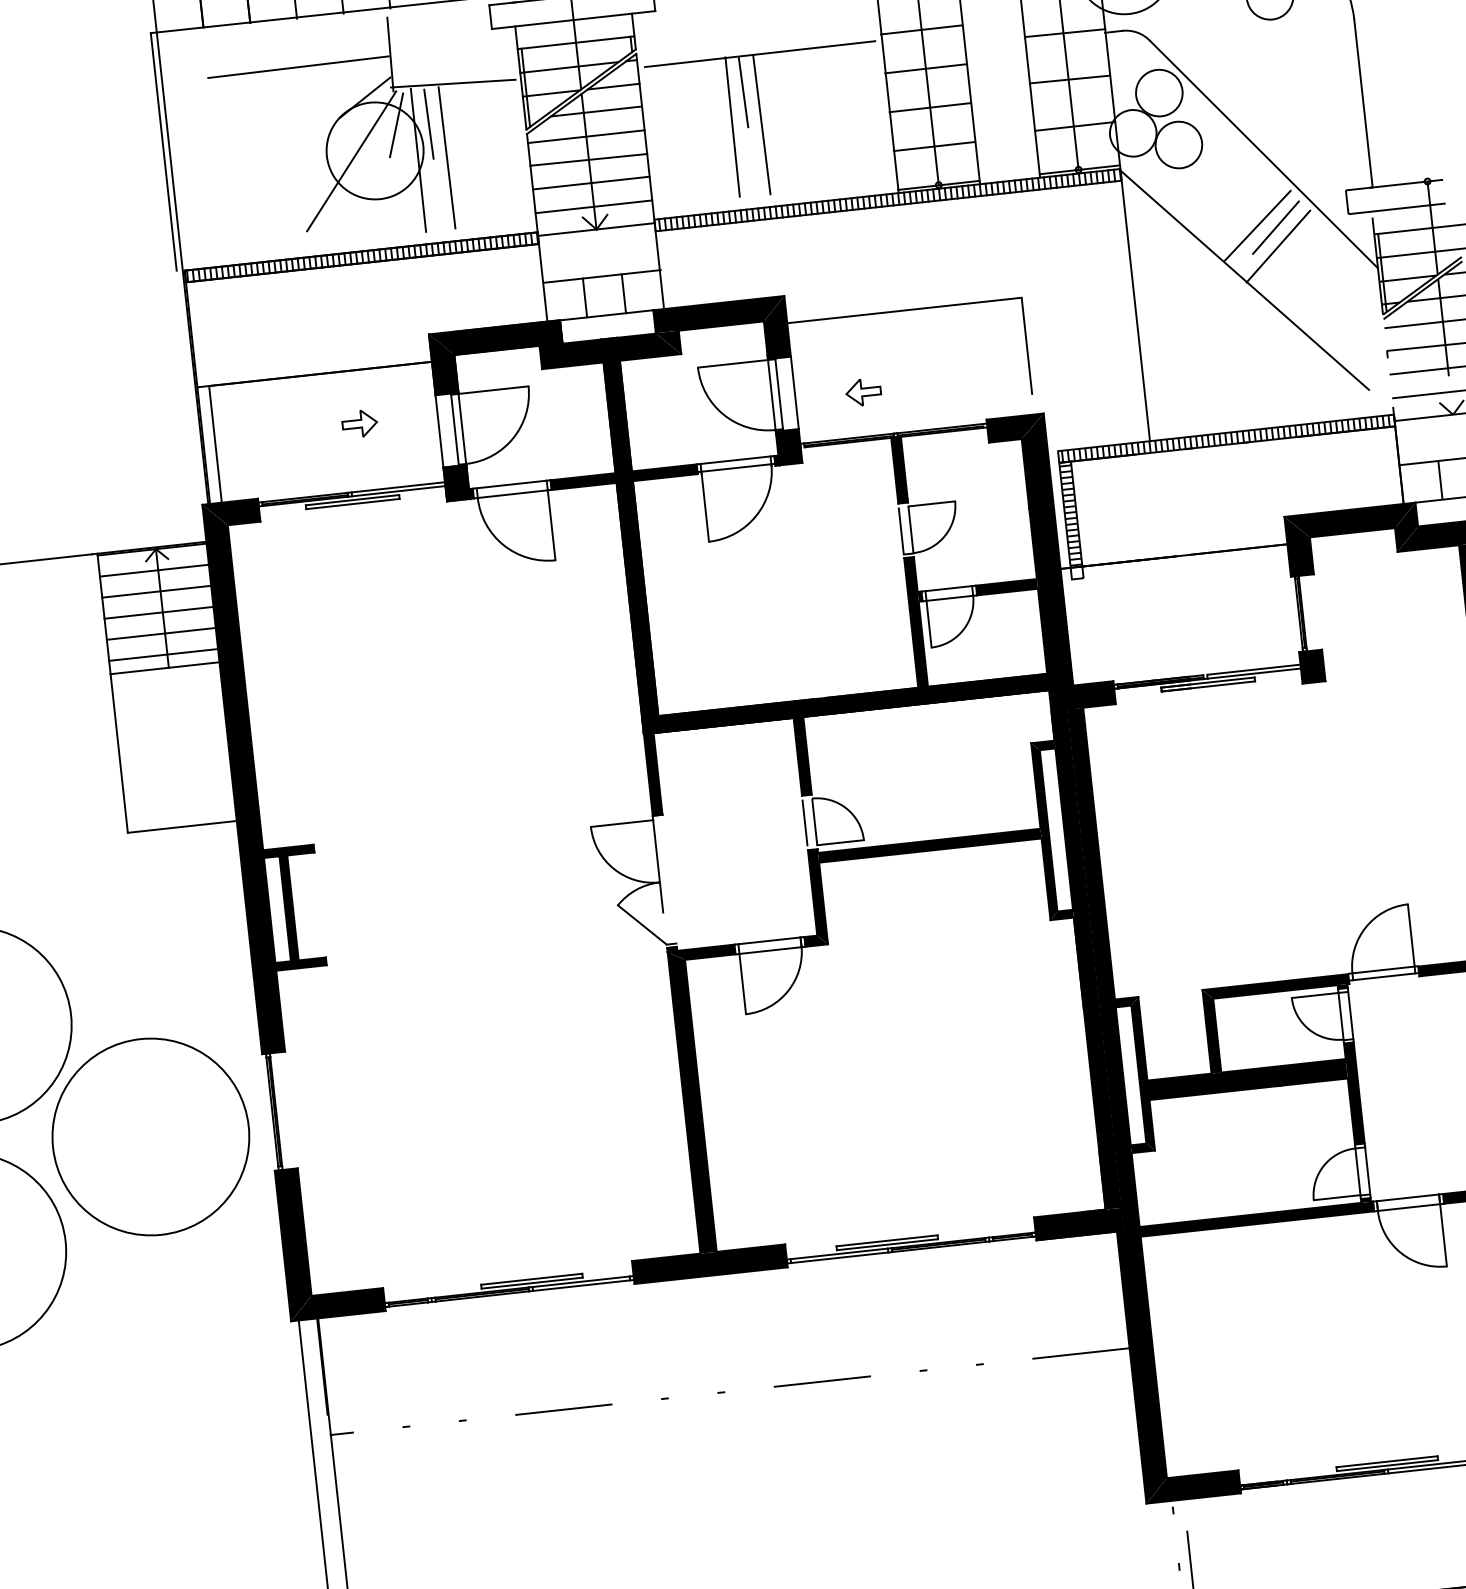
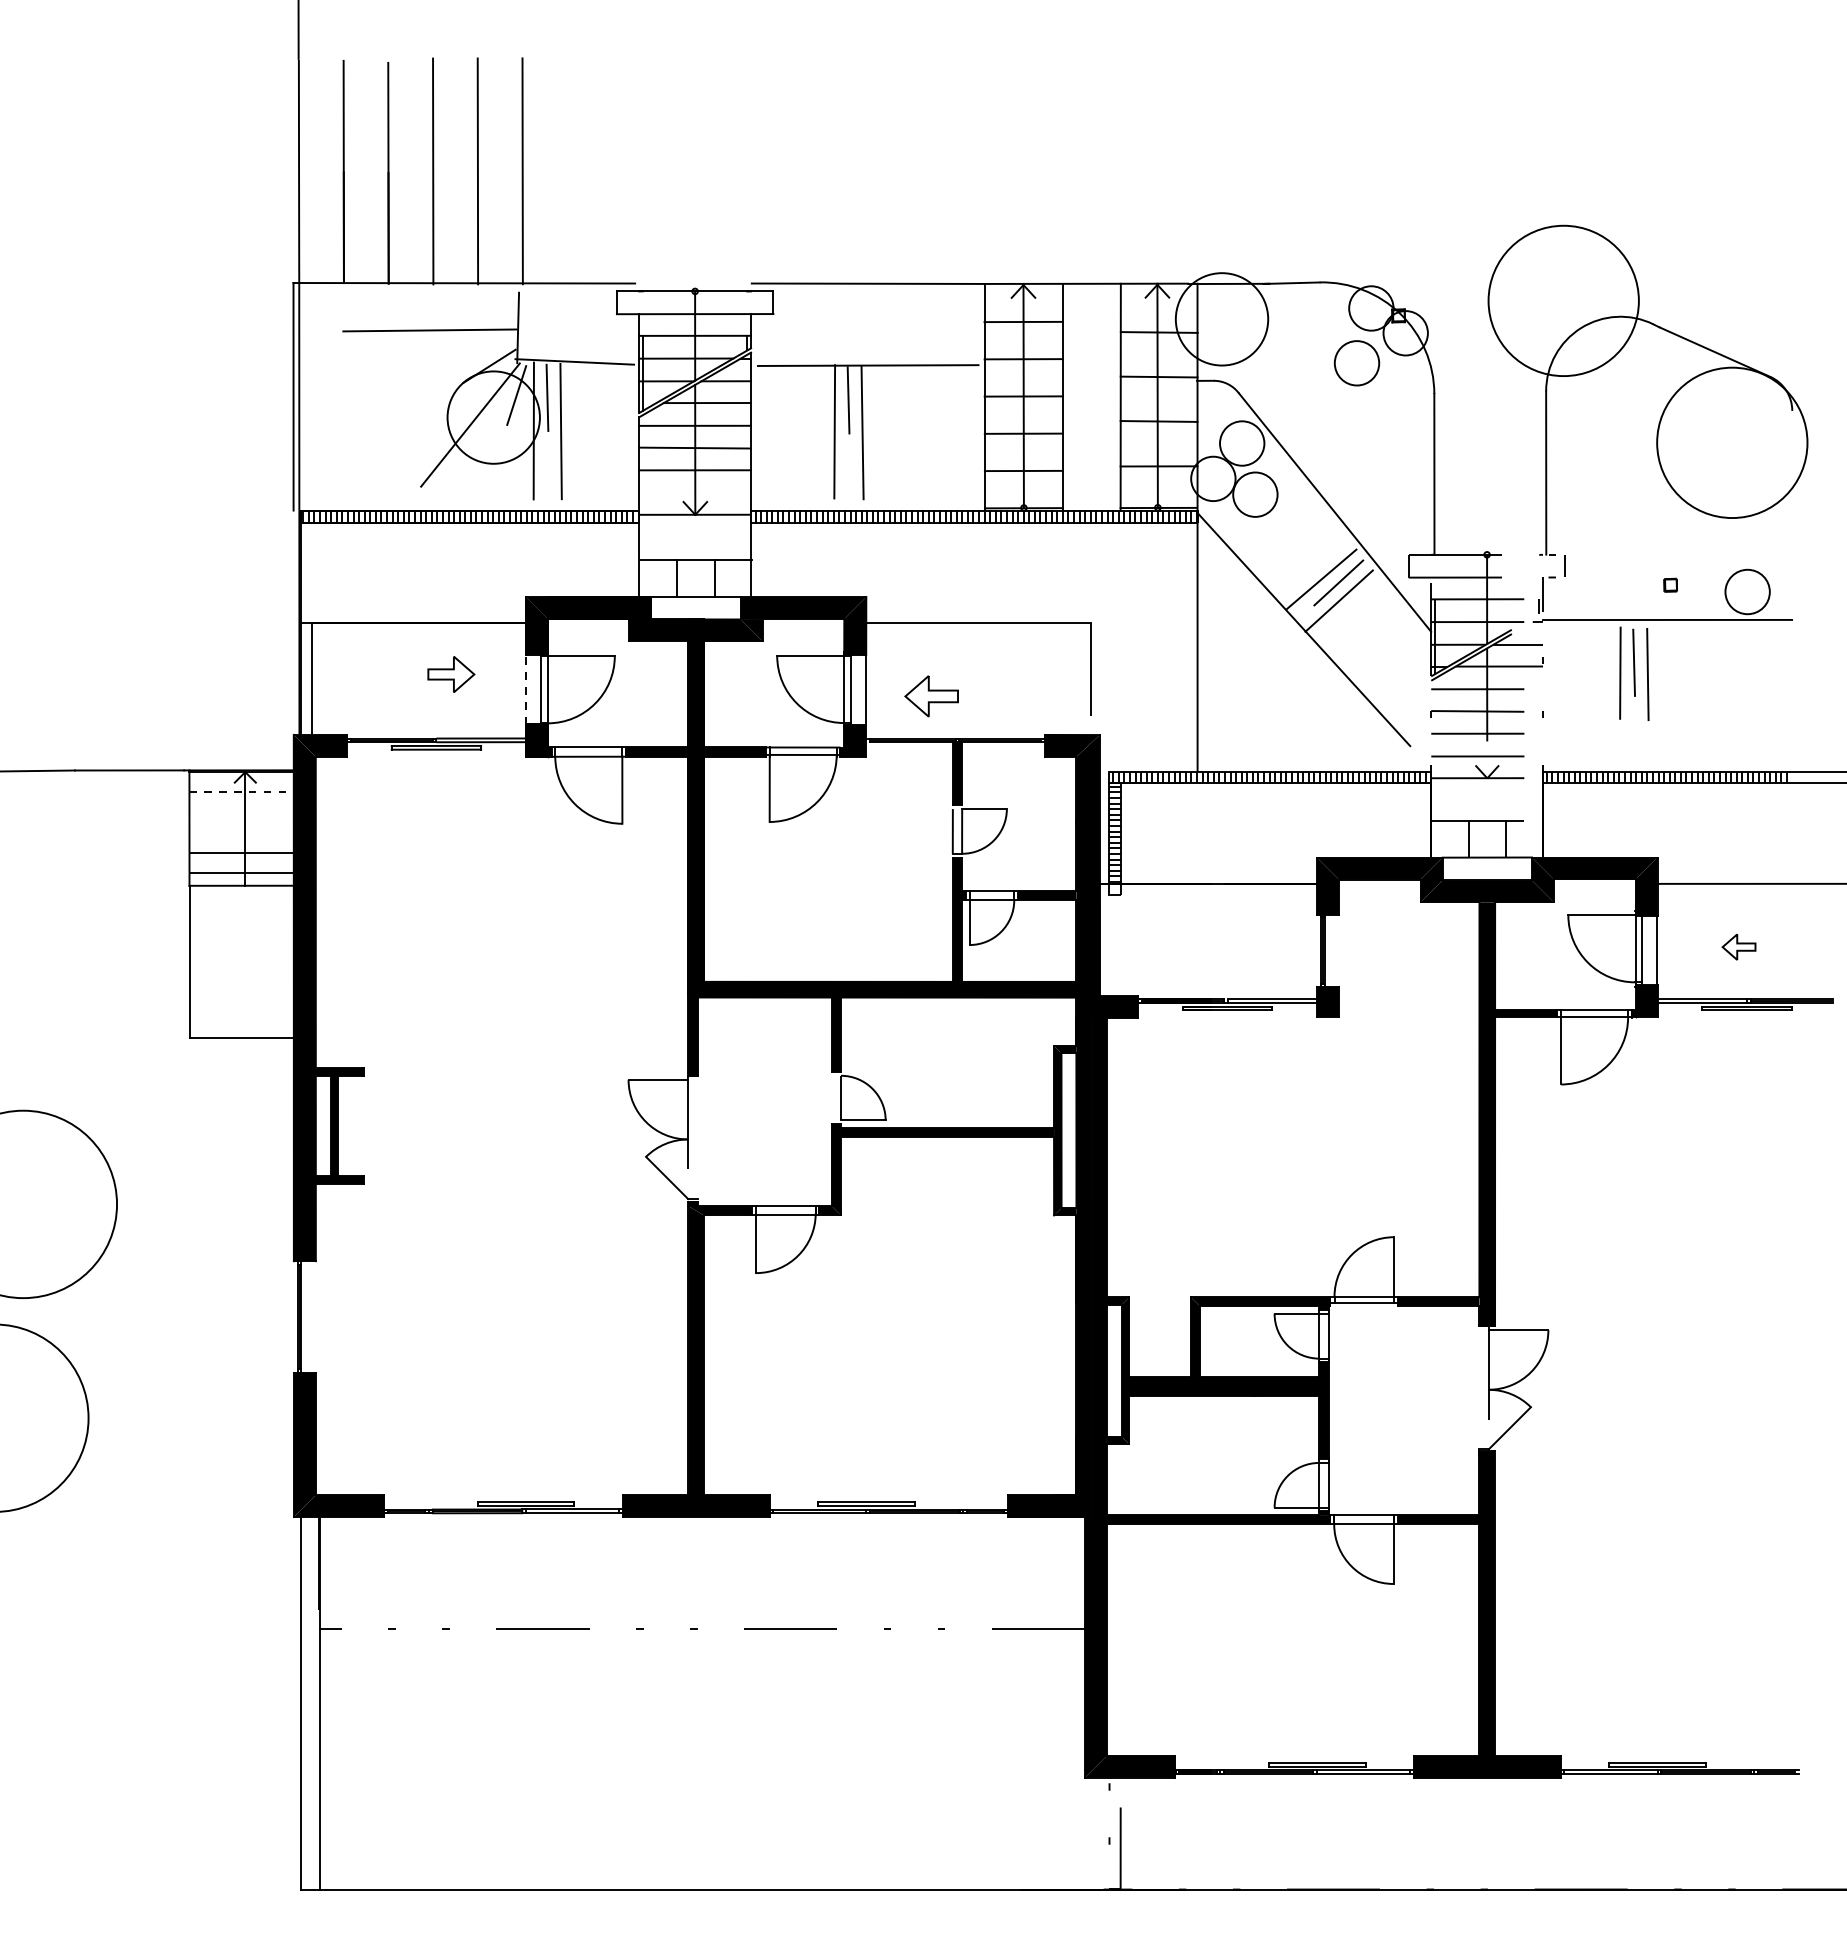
line: (593, 207) -> (694, 493), removed
part: (862, 392) -> (930, 696), size x1.6
part: (359, 423) -> (450, 674), size x1.4
line: (439, 431) -> (525, 689), solid -> dashed
line: (155, 570) -> (242, 792), solid -> dashed
line: (156, 591) -> (241, 812), removed
line: (158, 612) -> (241, 832), removed
line: (804, 822) -> (831, 1097), removed
circle: (150, 1136) -> (179, 1327), removed

